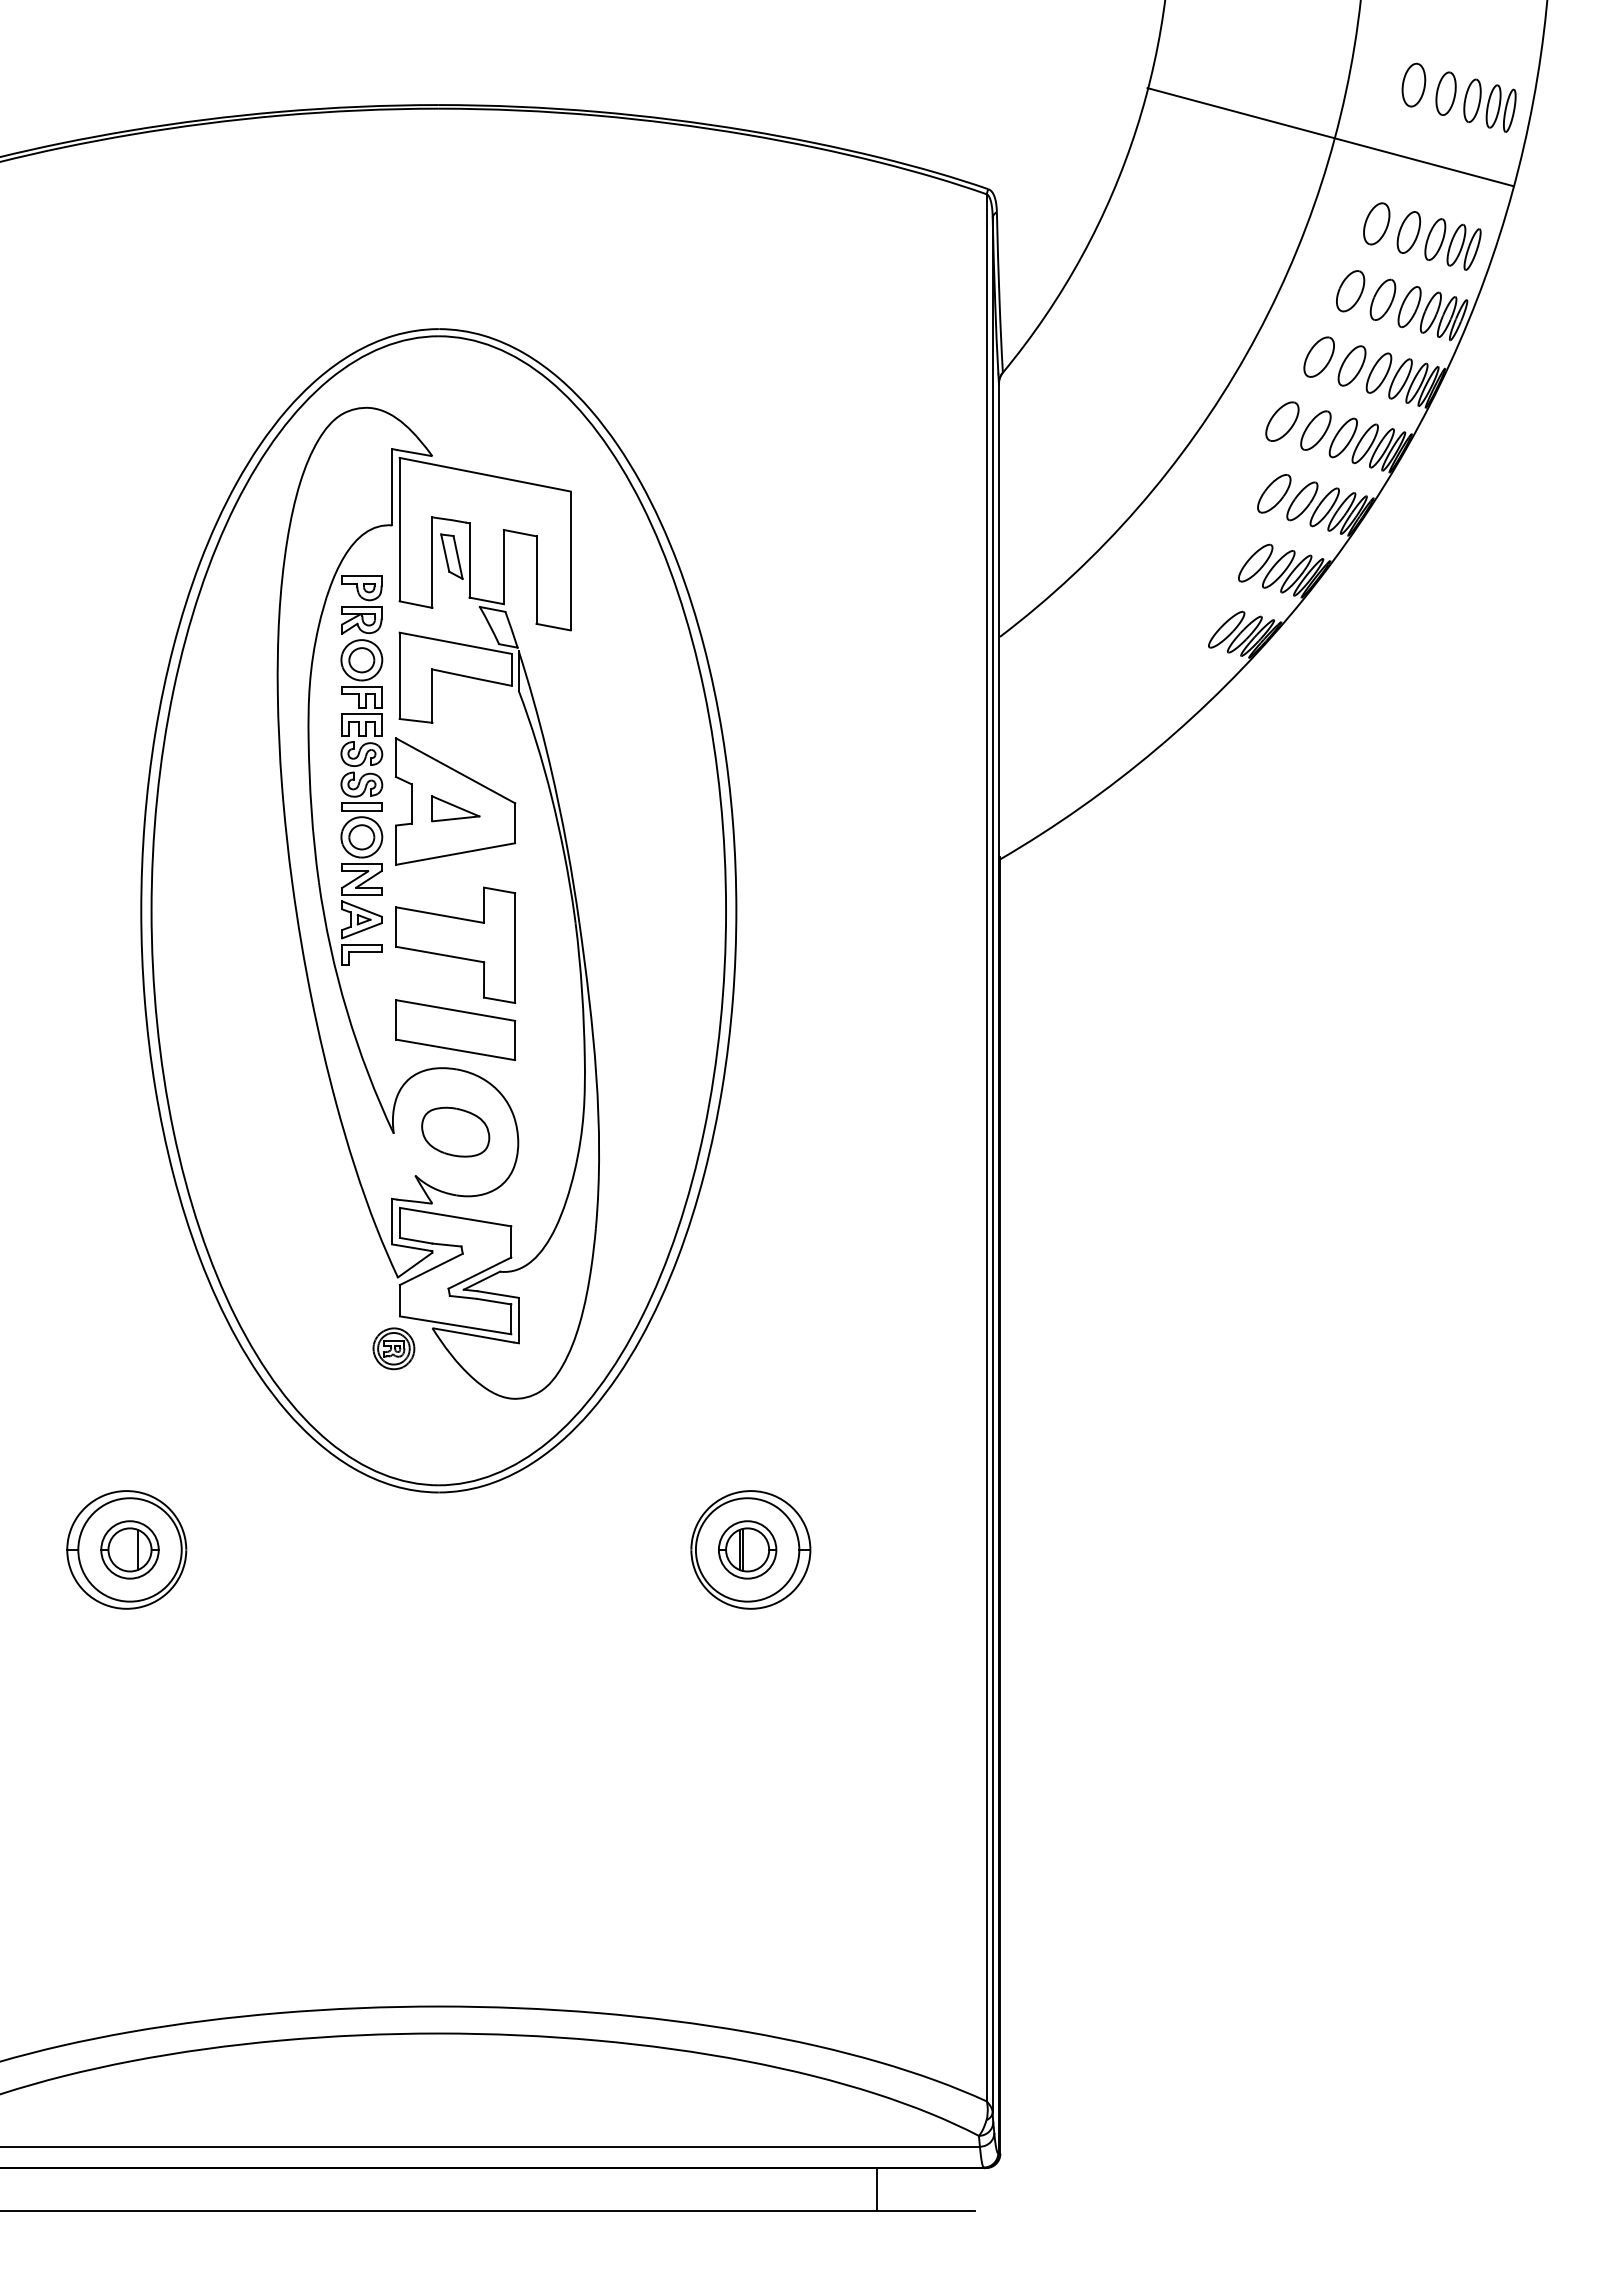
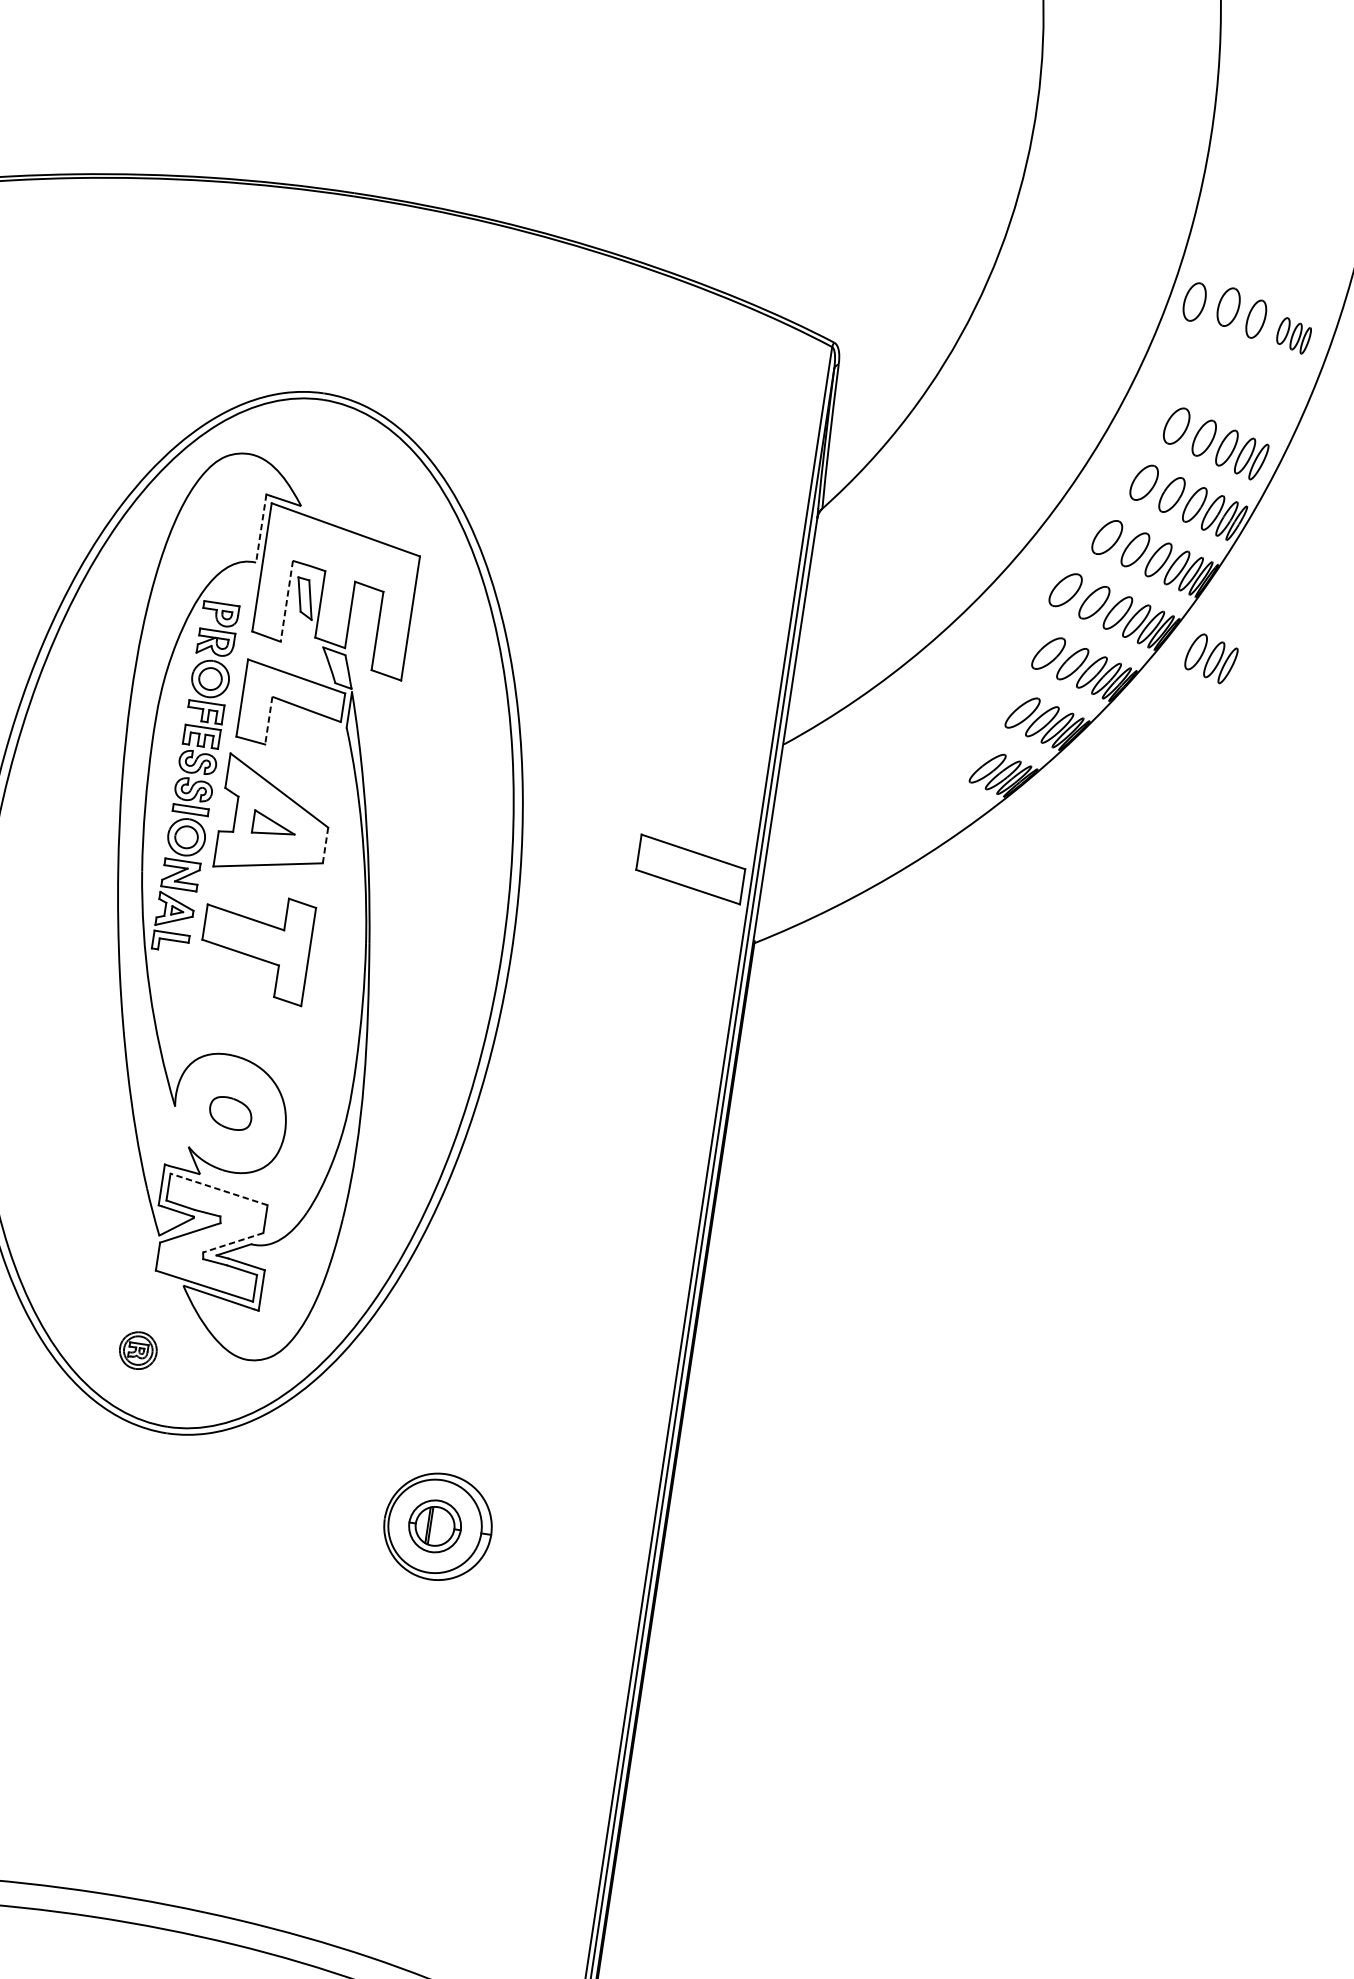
part: (1375, 84) -> (1194, 301), added
part: (1489, 105) -> (1293, 335), size x0.7
line: (1330, 137) -> (1147, 342), removed
part: (1452, 472) -> (1210, 658), added
line: (392, 487) -> (261, 528), solid -> dashed
line: (432, 563) -> (286, 602), solid -> dashed
line: (432, 696) -> (268, 720), solid -> dashed
line: (515, 823) -> (325, 845), solid -> dashed
part: (455, 1030) -> (690, 869), moved
part: (455, 1131) -> (230, 1112), size x0.7
line: (455, 1217) -> (218, 1189), solid -> dashed
line: (479, 1273) -> (232, 1243), solid -> dashed
part: (393, 1348) -> (137, 1350), moved

